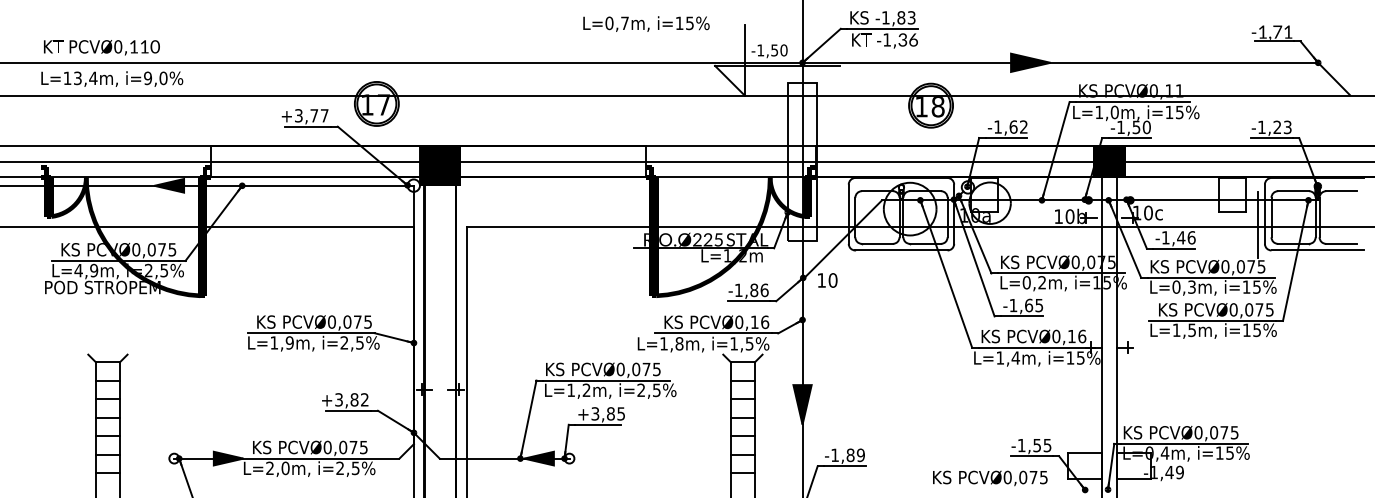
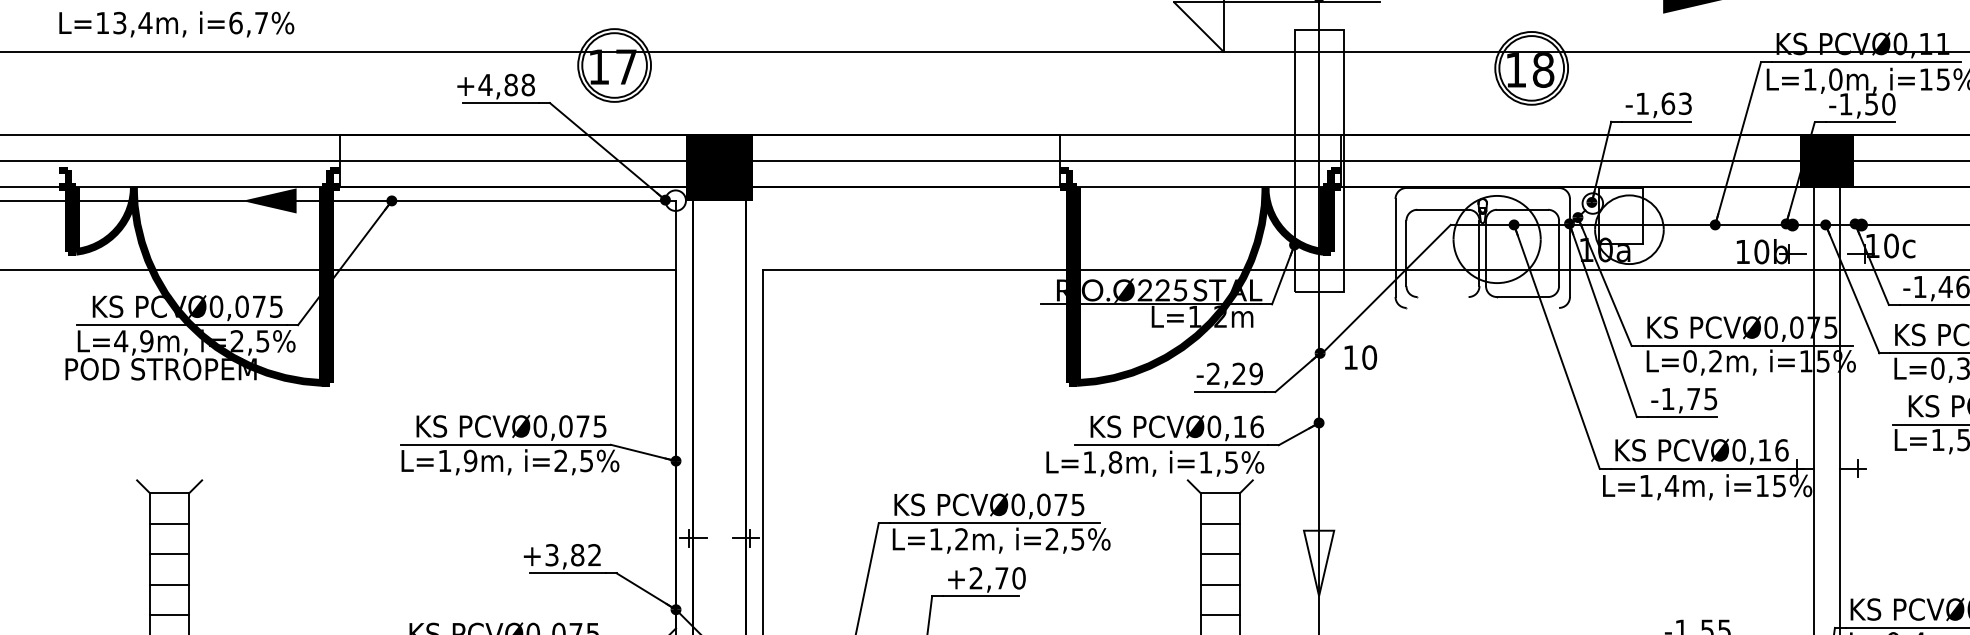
text: (155, 78) -> (248, 23), i=9,0% -> i=6,7%
text: (311, 115) -> (506, 84), +3,77 -> +4,88
text: (1023, 126) -> (1684, 102), -1,62 -> -1,63
line: (876, 243) -> (1441, 296), removed
line: (901, 250) -> (1482, 307), removed
text: (751, 290) -> (1234, 374), -1,86 -> -2,29
text: (1029, 305) -> (1694, 398), -1,65 -> -1,75
fill: (802, 404) -> (1318, 562), removed
text: (608, 413) -> (997, 577), +3,85 -> +2,70

